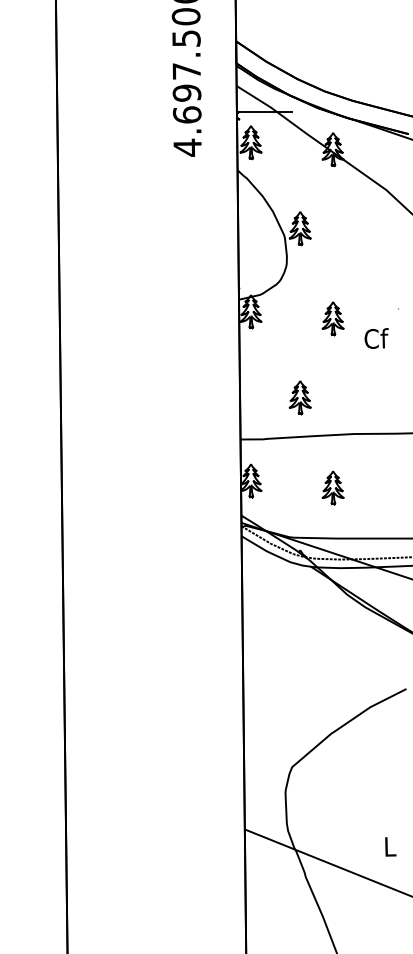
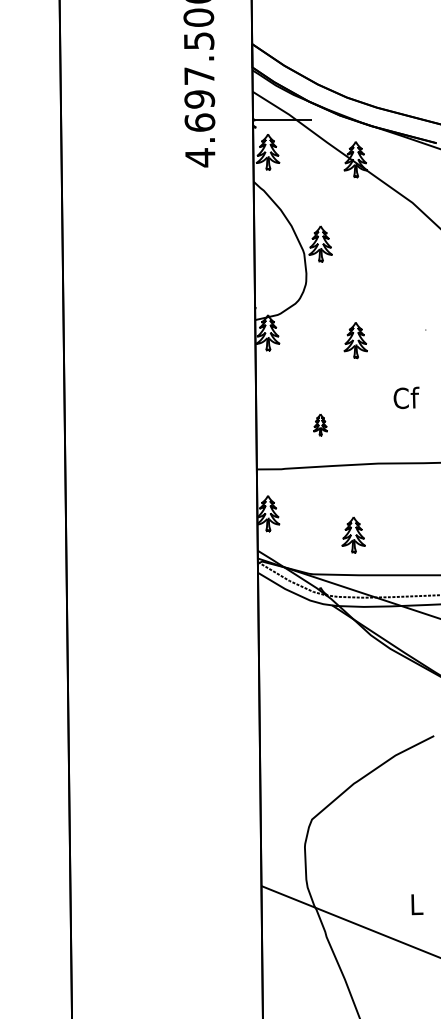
text: (376, 338) -> (406, 397), moved
part: (299, 397) -> (319, 424), size x0.6
part: (332, 487) -> (352, 534), moved

